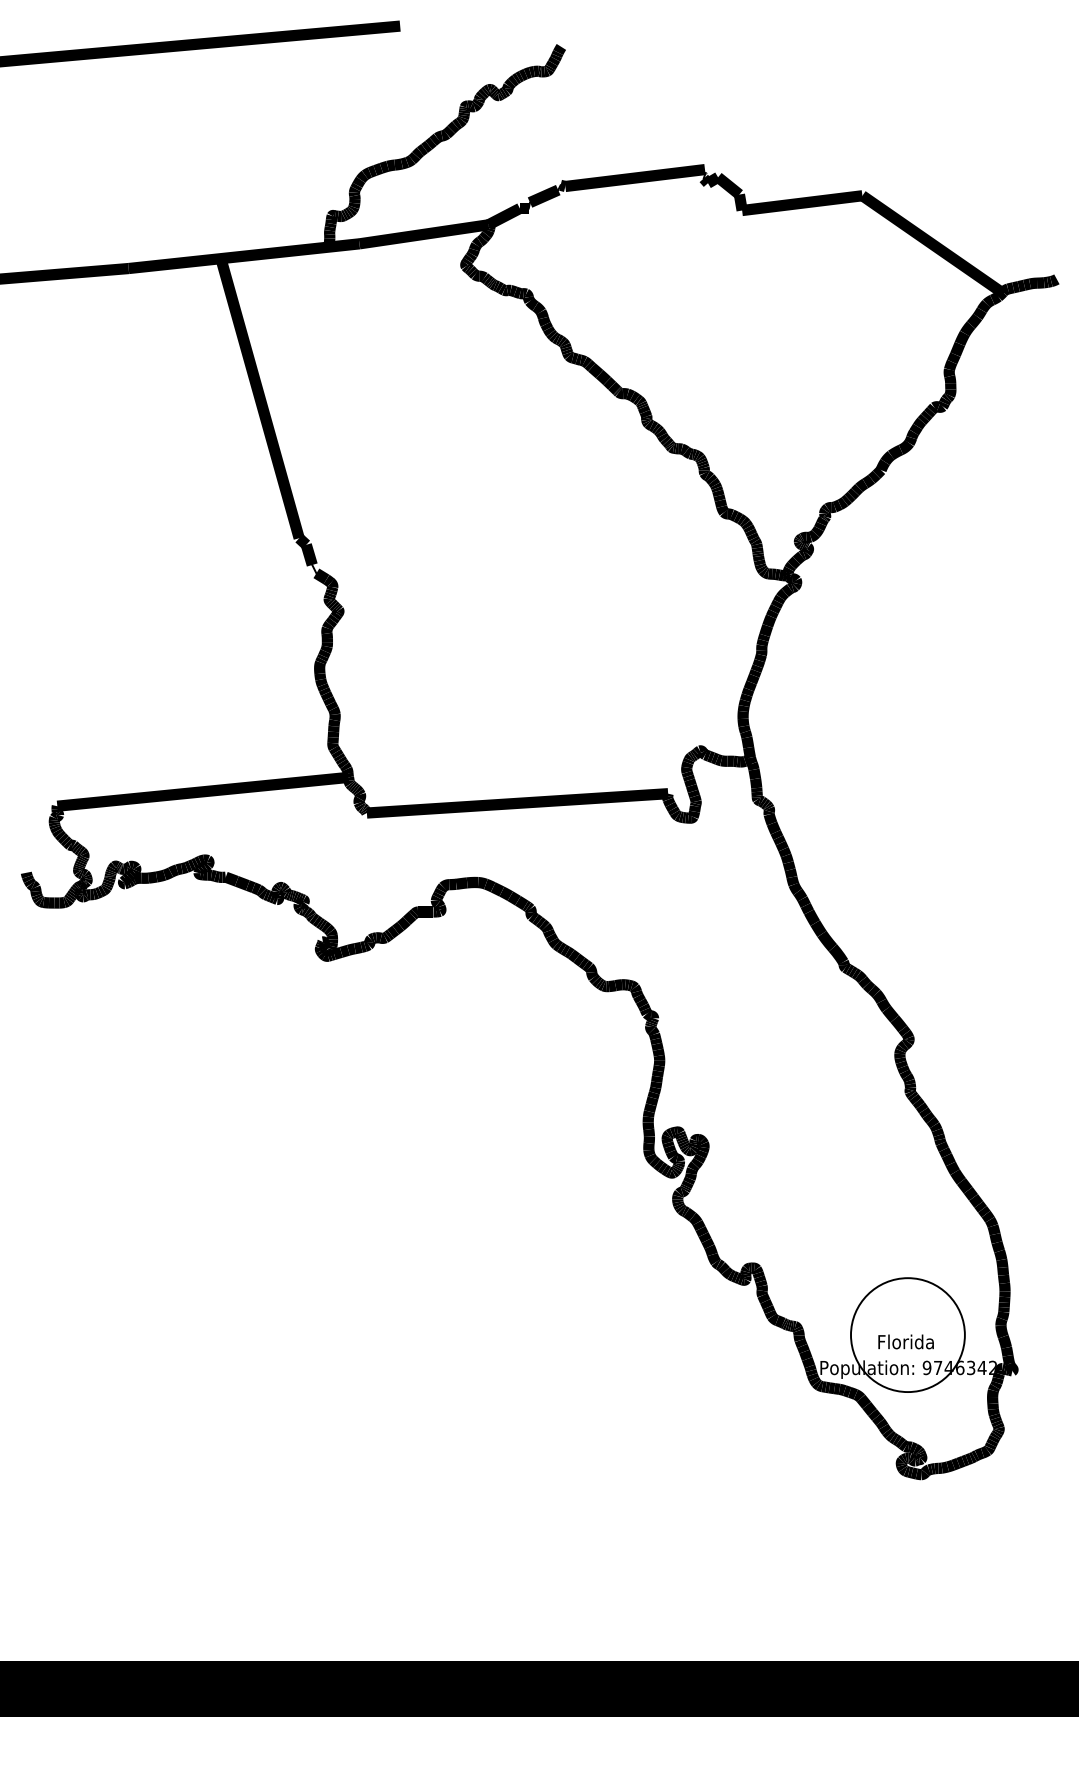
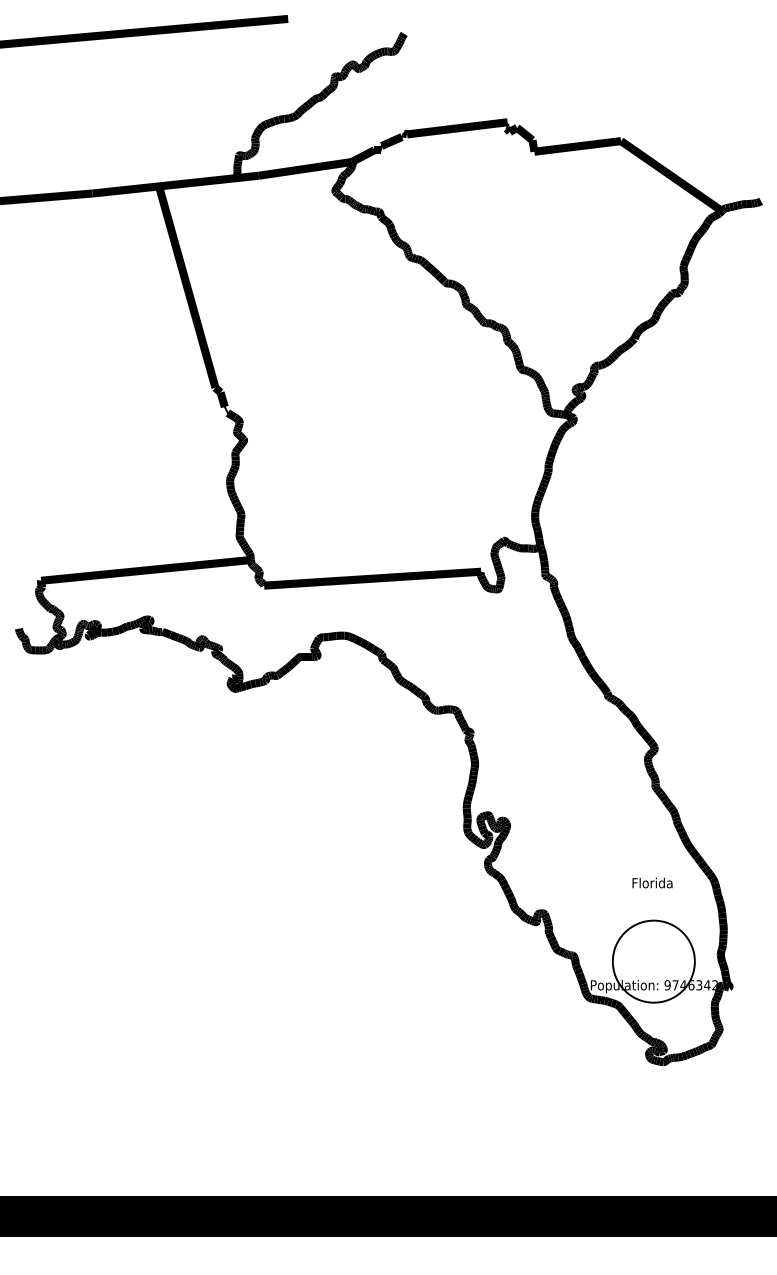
text: (905, 1341) -> (652, 882), moved

